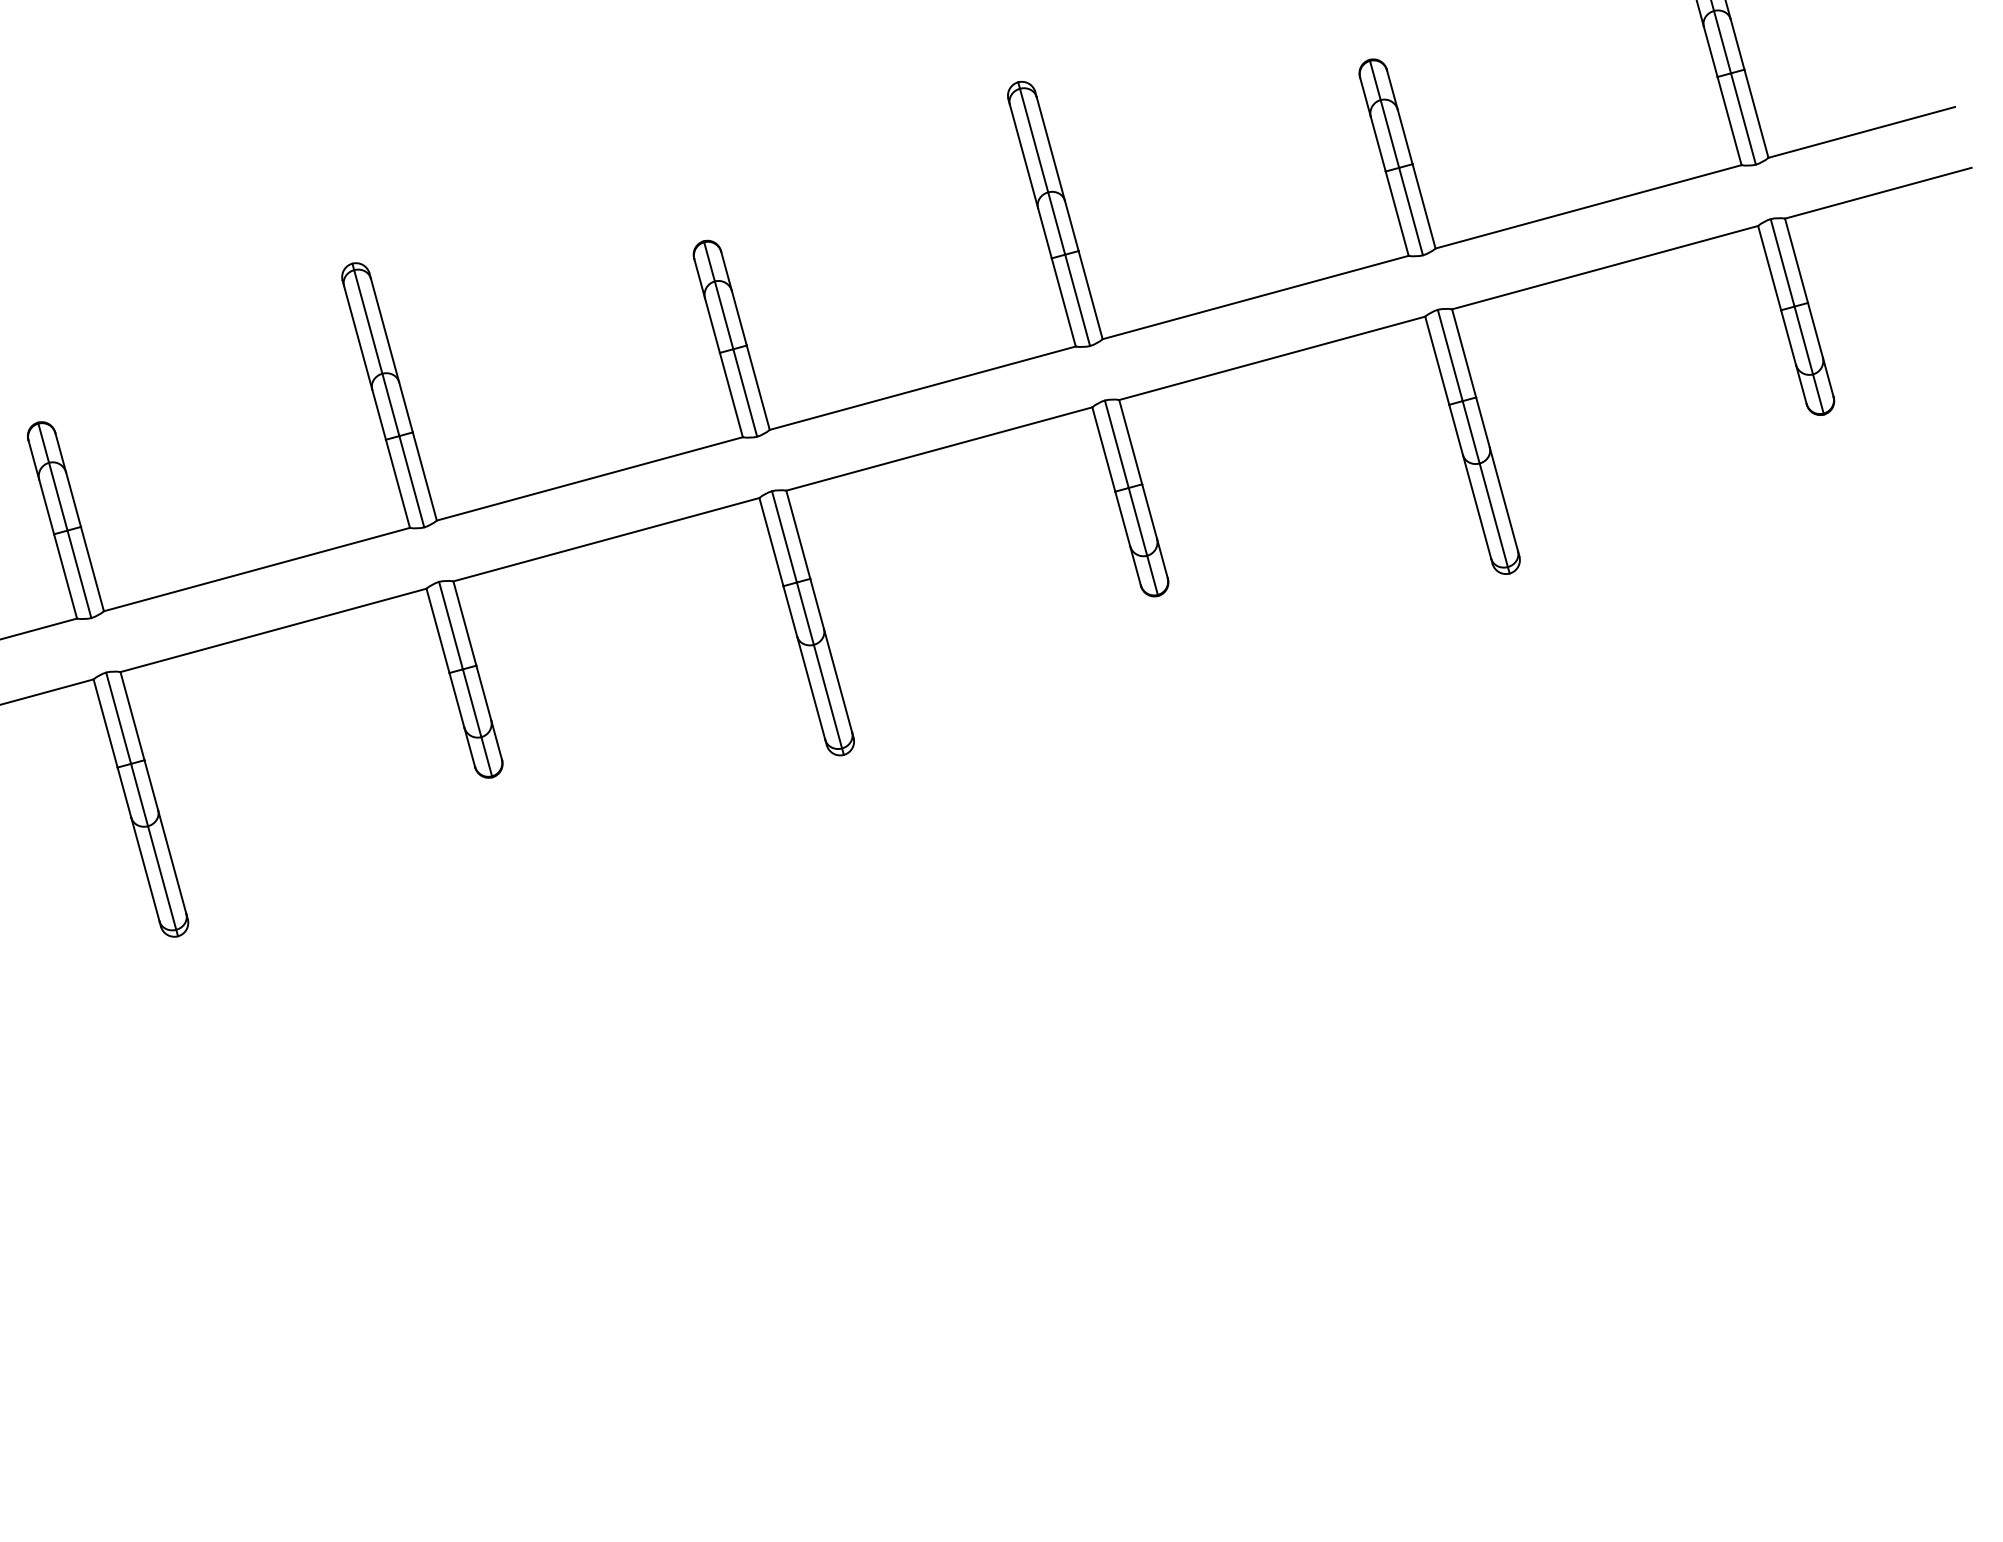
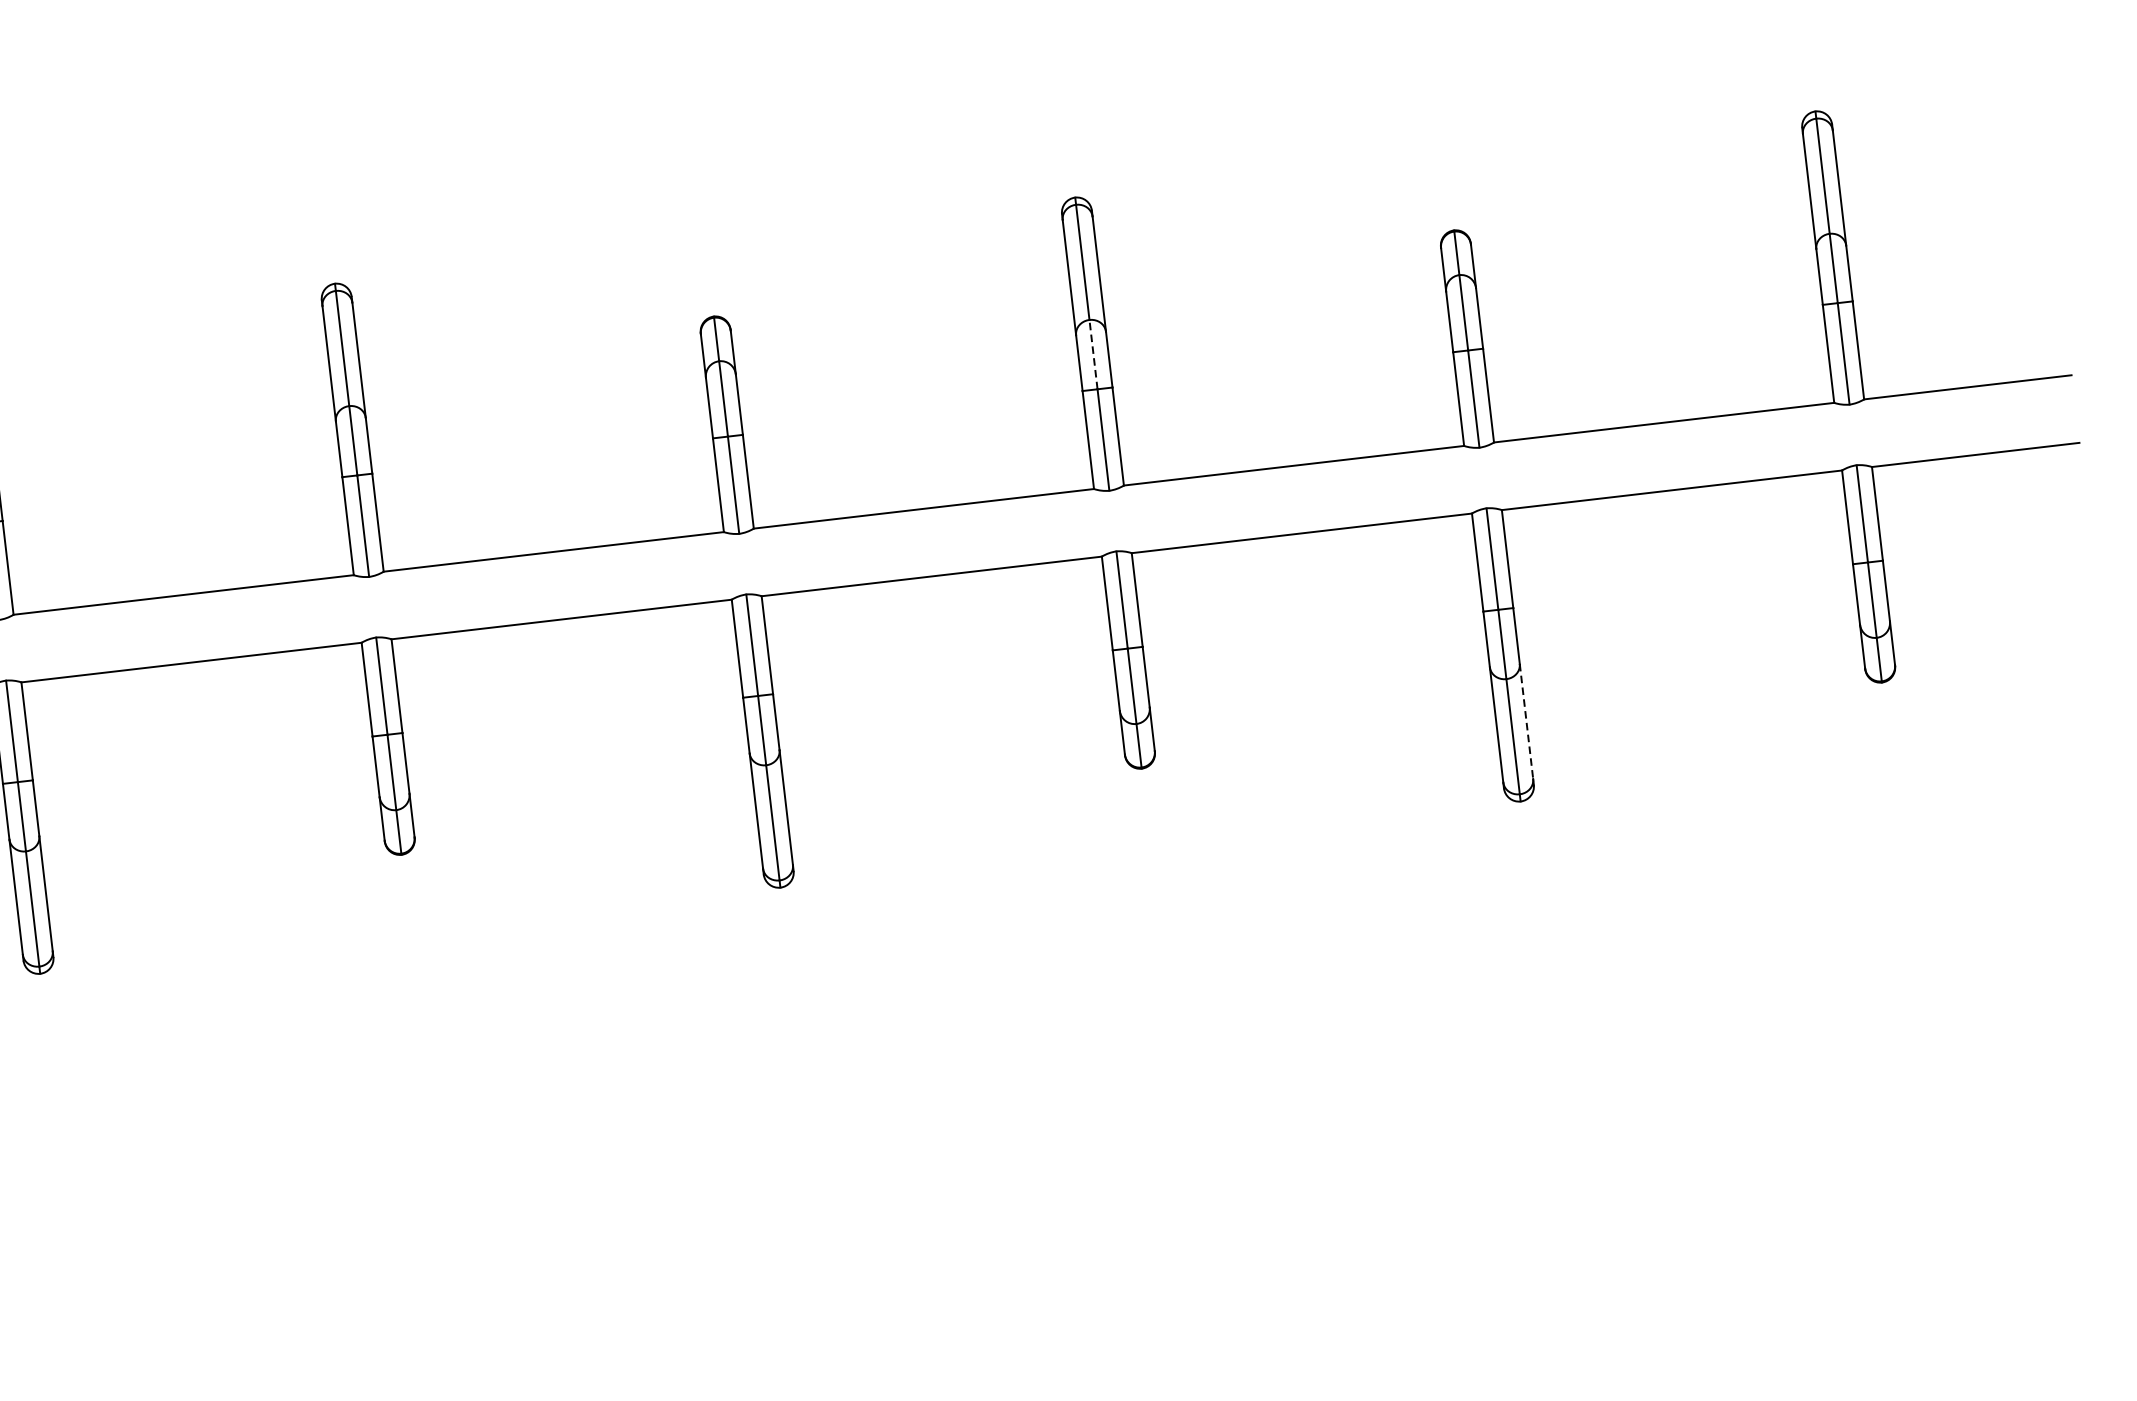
line: (1056, 223) -> (1093, 354), solid -> dashed
line: (1503, 499) -> (1526, 721), solid -> dashed

